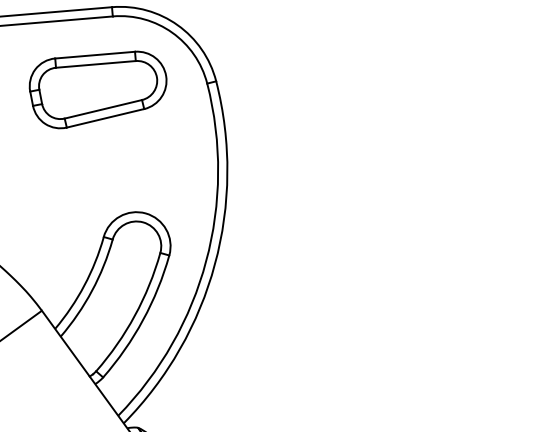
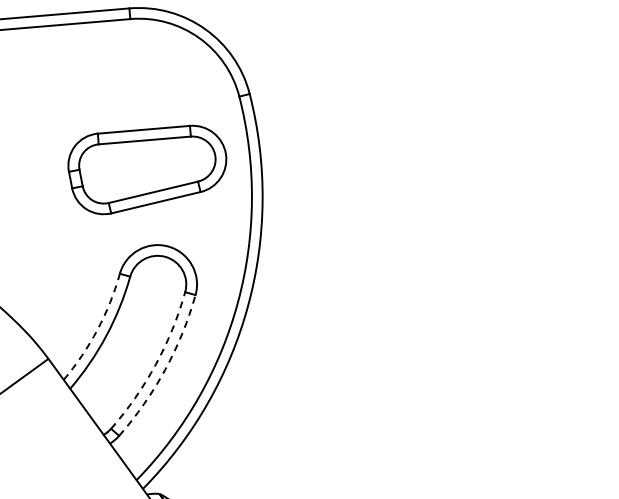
part: (98, 89) -> (147, 169), moved
arc: (84, 285) -> (97, 329), solid -> dashed
arc: (134, 315) -> (155, 364), solid -> dashed
arc: (143, 319) -> (165, 369), solid -> dashed

